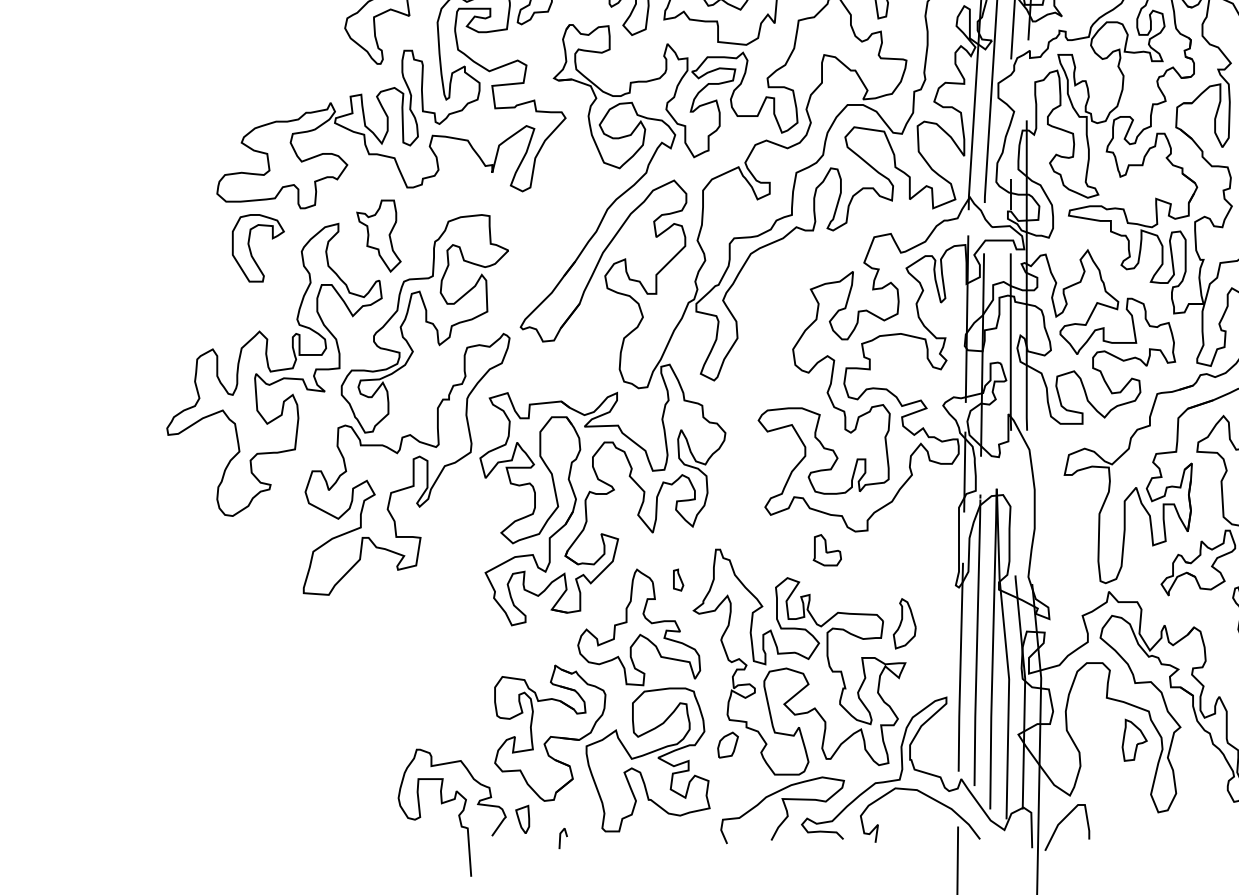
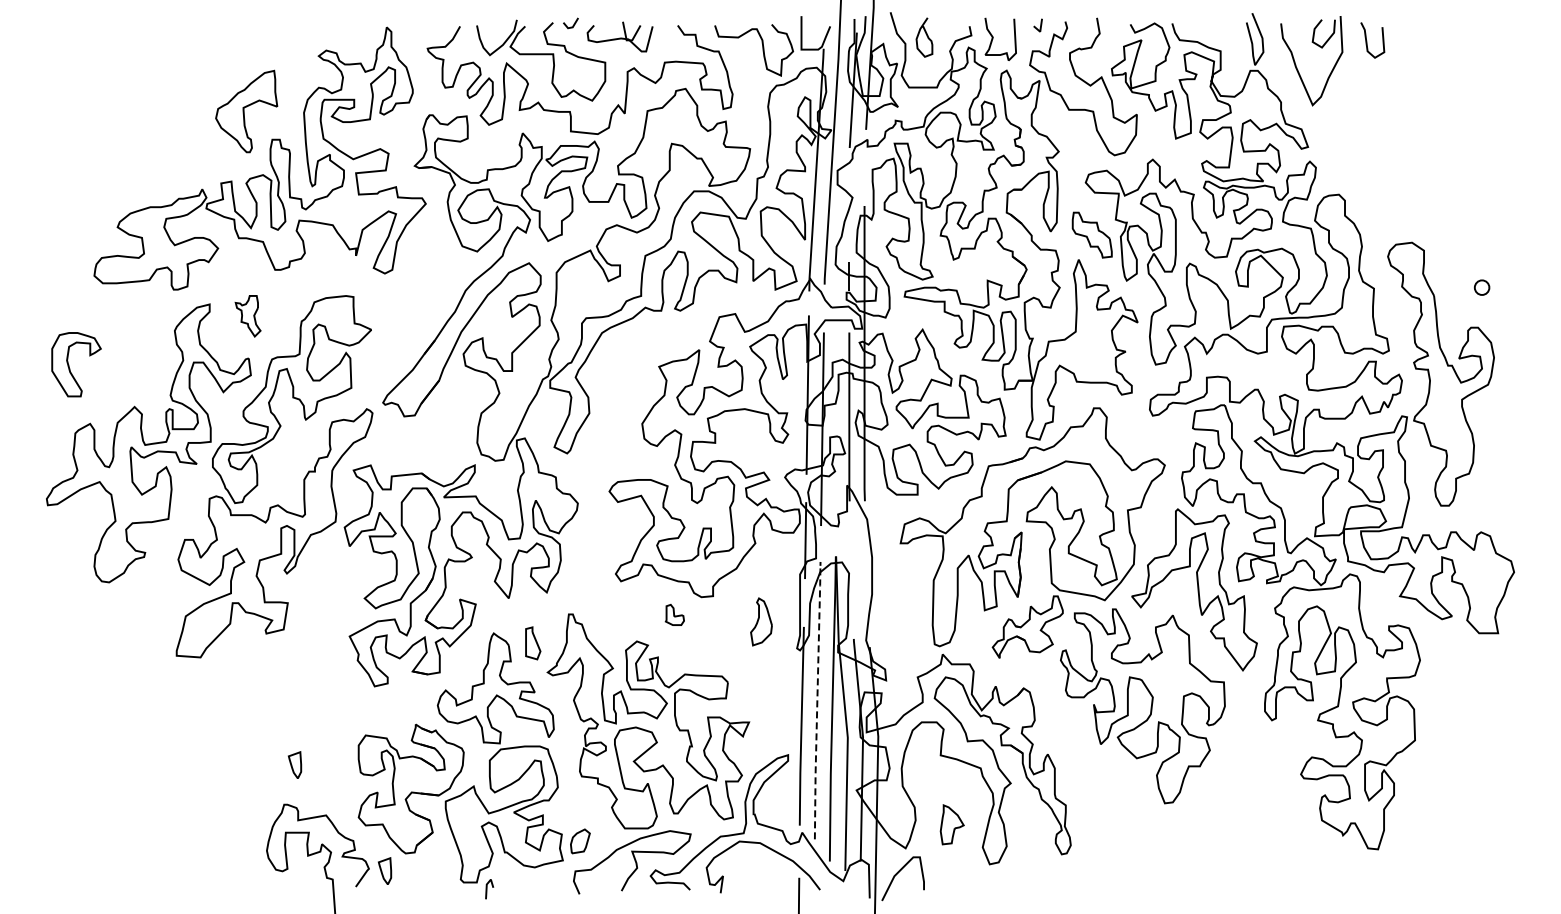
part: (378, 236) -> (247, 316), size x0.6
part: (250, 248) -> (69, 364), moved
part: (826, 549) -> (674, 614), size x0.7
part: (678, 580) -> (533, 643), size x1.6
part: (904, 623) -> (761, 621), moved
line: (977, 642) -> (817, 702), solid -> dashed
part: (428, 707) -> (295, 764), added
part: (1133, 740) -> (951, 824), moved
part: (728, 745) -> (580, 841), moved
line: (561, 838) -> (487, 889), moved

